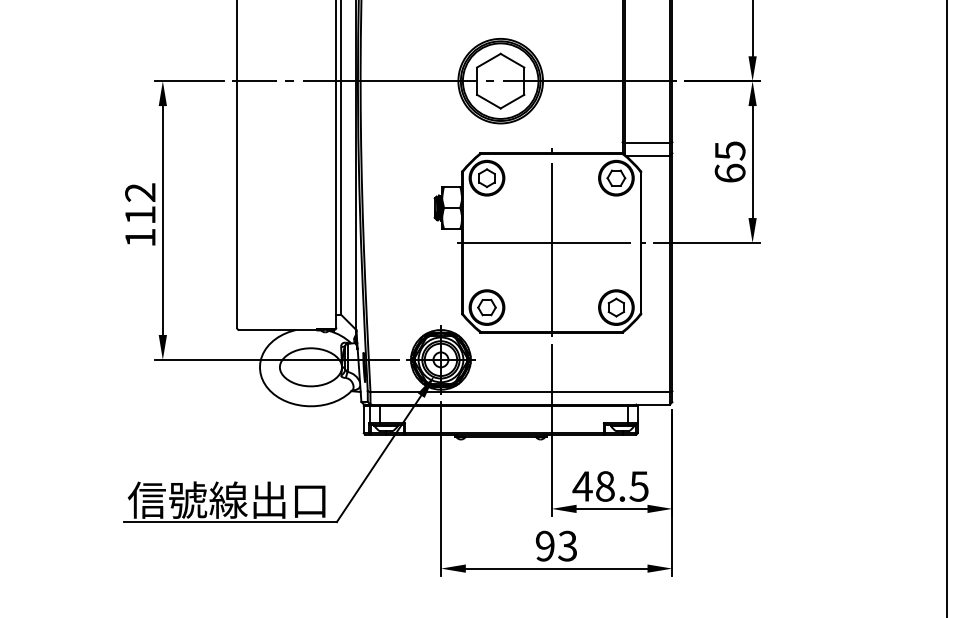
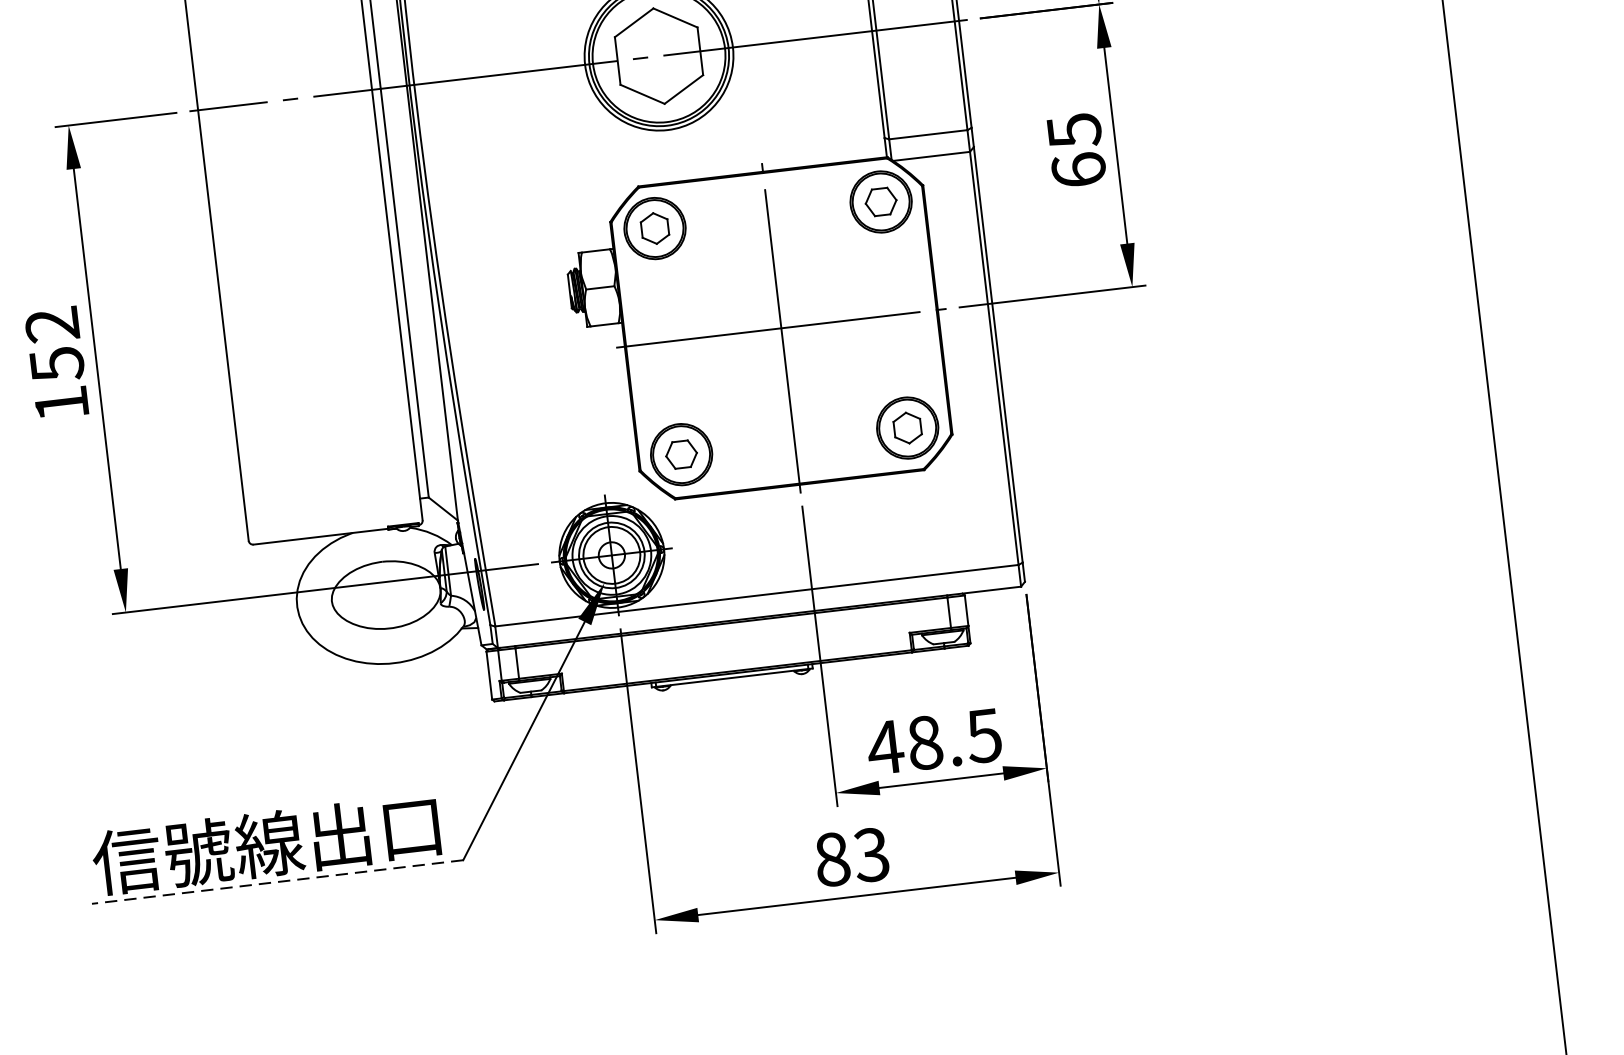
text: (140, 215) -> (57, 364), 112 -> 152
line: (230, 522) -> (277, 882), solid -> dashed
text: (544, 545) -> (830, 858), 93 -> 83

